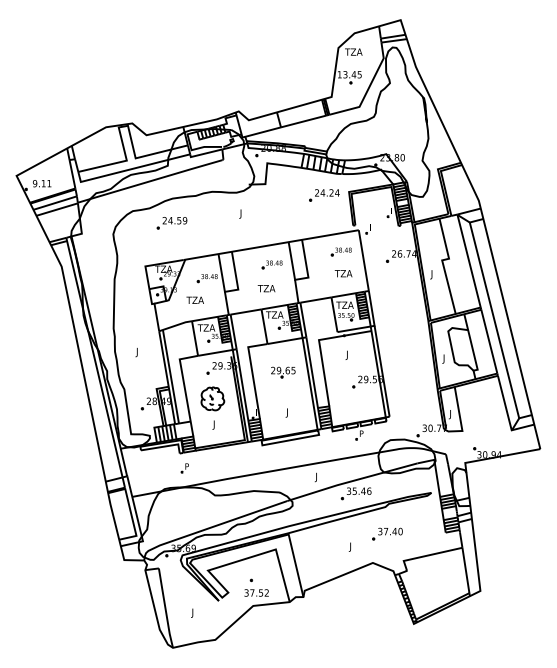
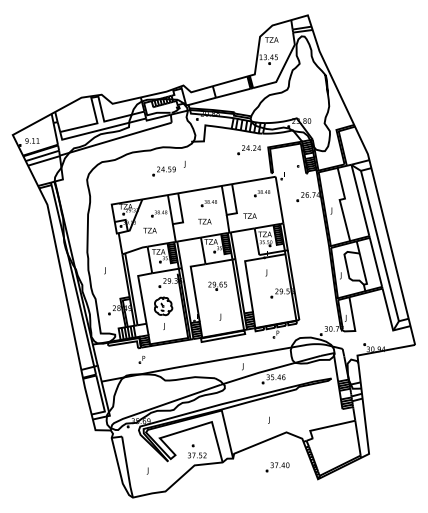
part: (171, 223) -> (163, 171), moved
text: (342, 272) -> (249, 215), moved
part: (387, 534) -> (277, 467), moved

